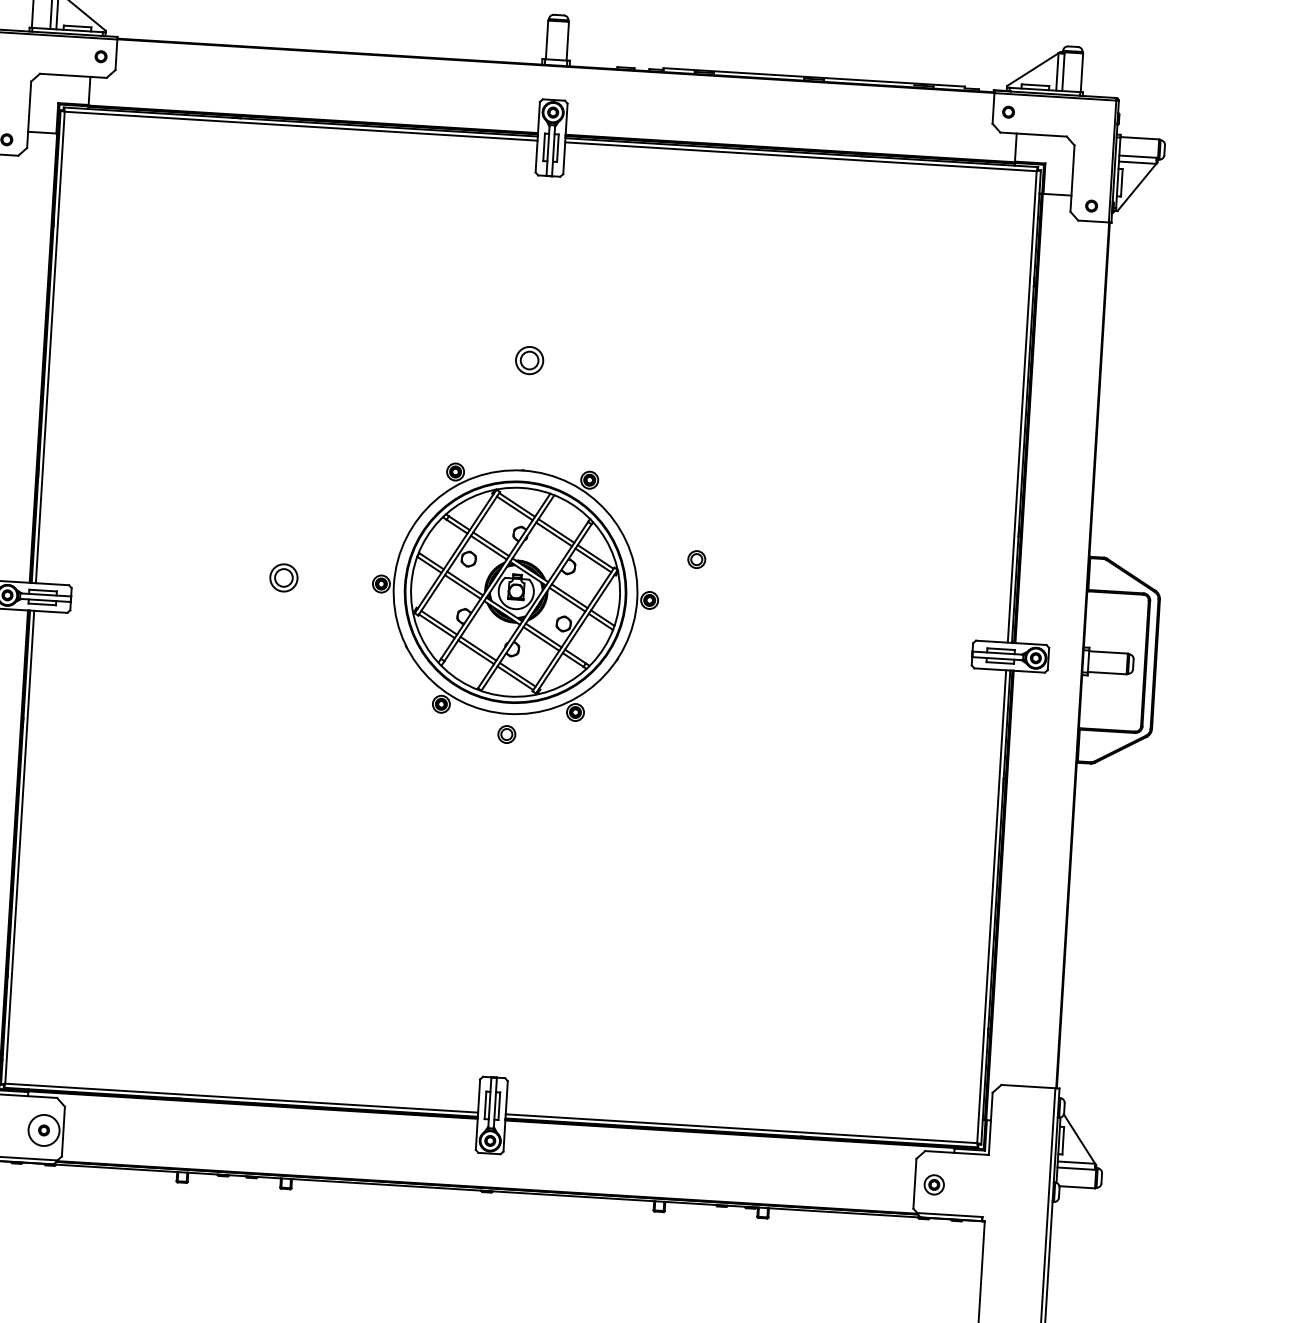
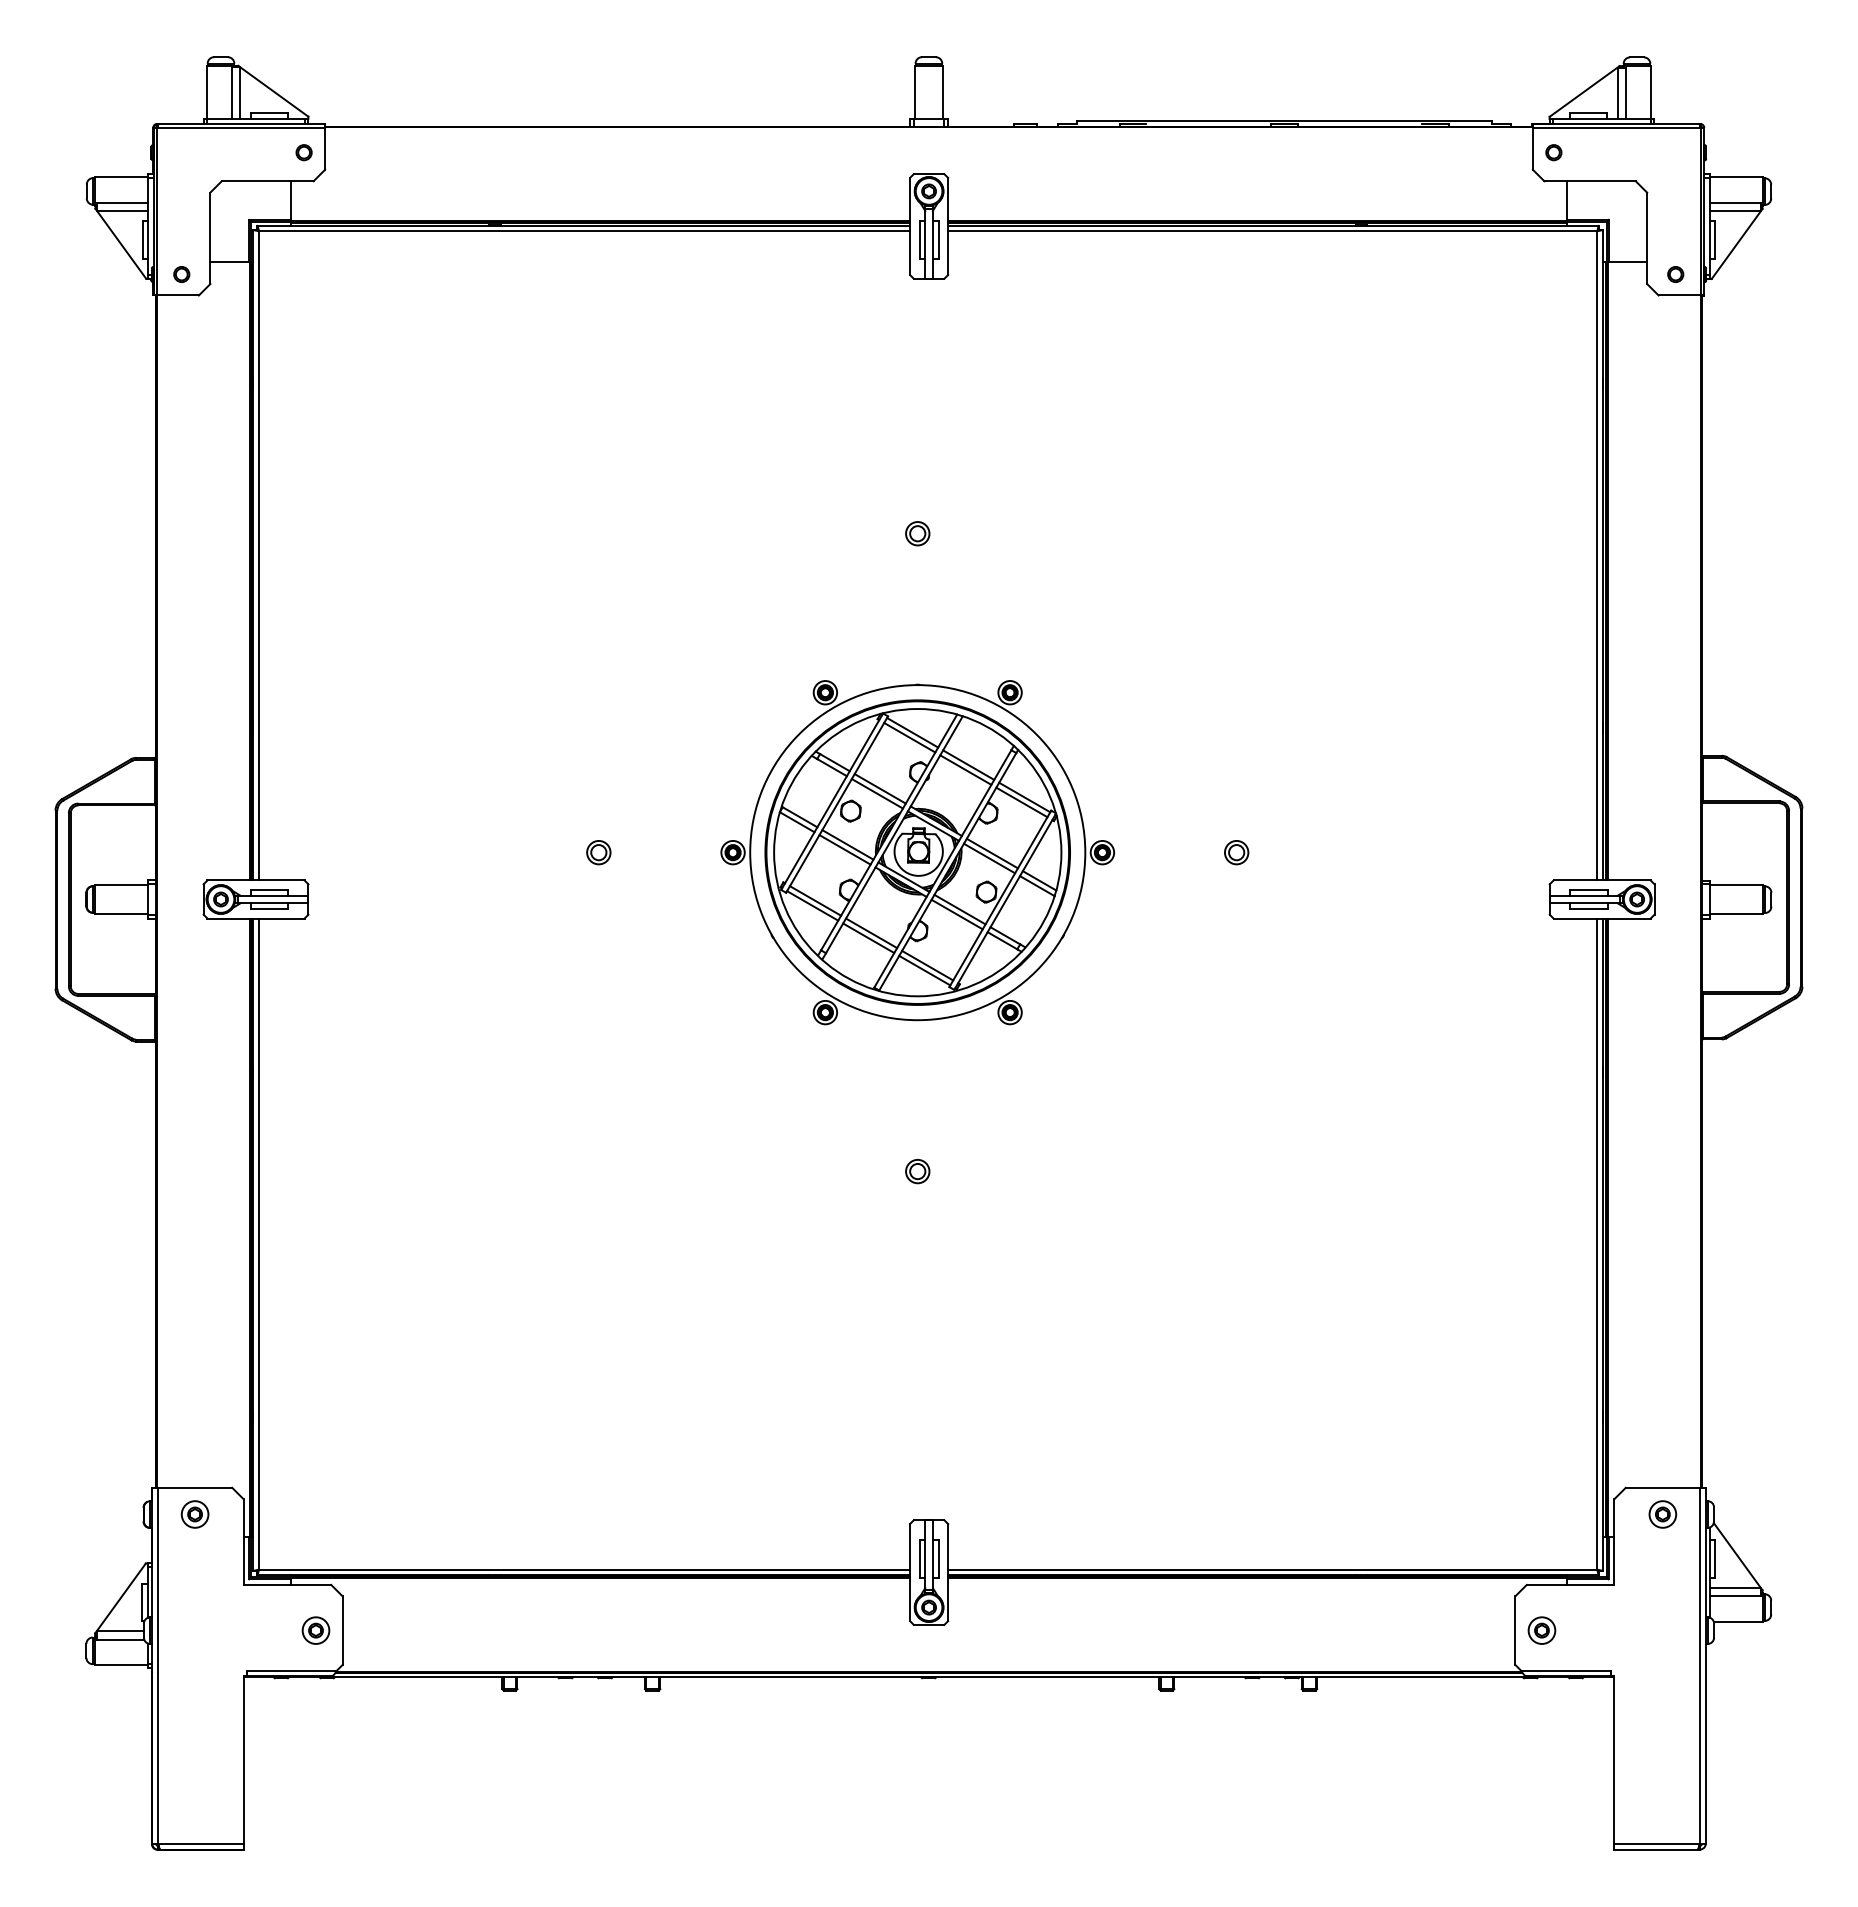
part: (529, 360) -> (917, 533), size x0.62
part: (696, 559) -> (1236, 852), moved
part: (283, 577) -> (598, 852), size x0.62
part: (506, 734) -> (917, 1171), moved
part: (1026, 1105) -> (1662, 1514), added
circle: (43, 1130) -> (315, 1630), size x0.62

